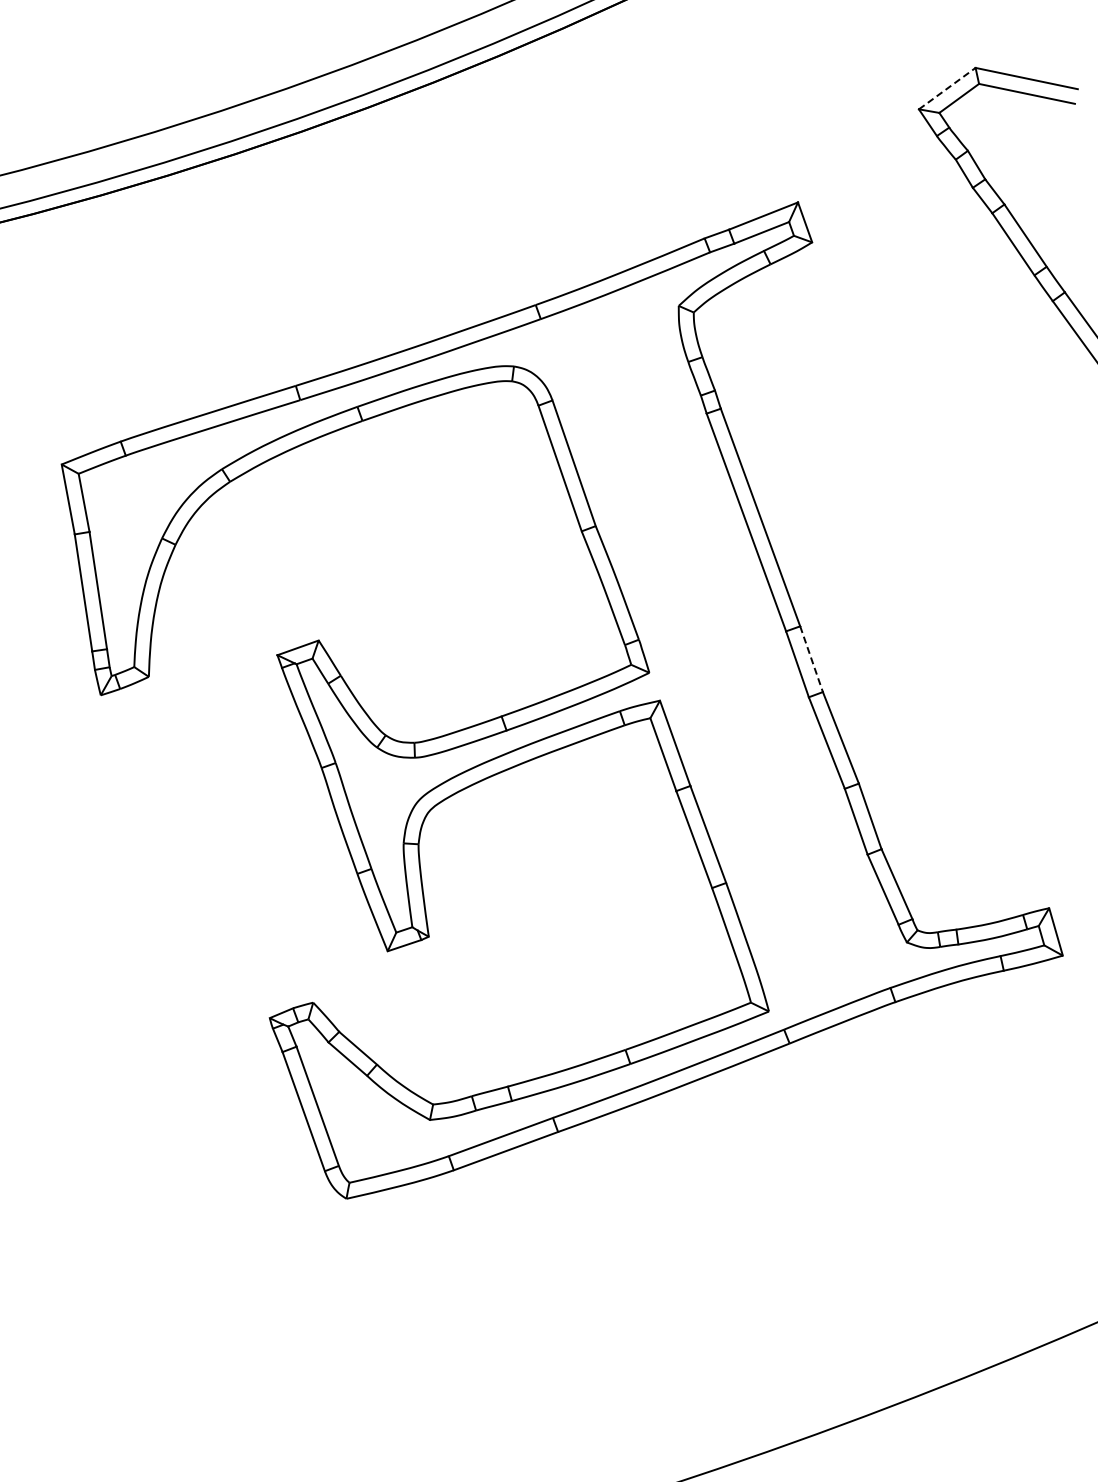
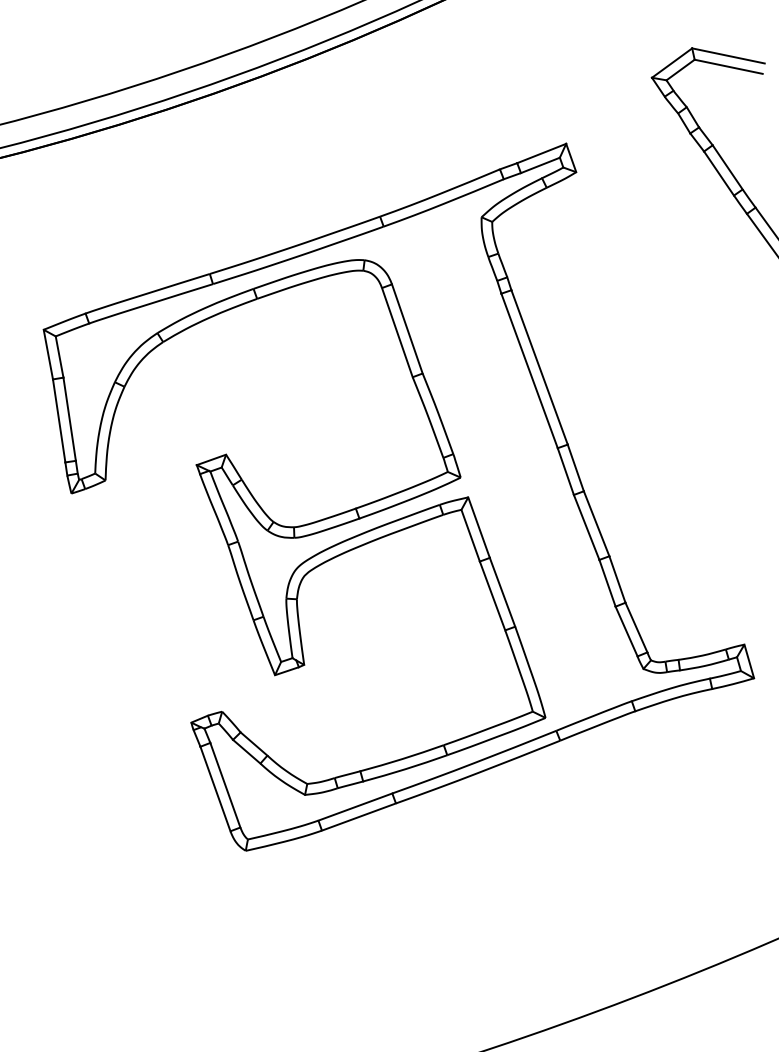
line: (947, 88) -> (672, 62), dashed -> solid
line: (811, 659) -> (575, 468), dashed -> solid

